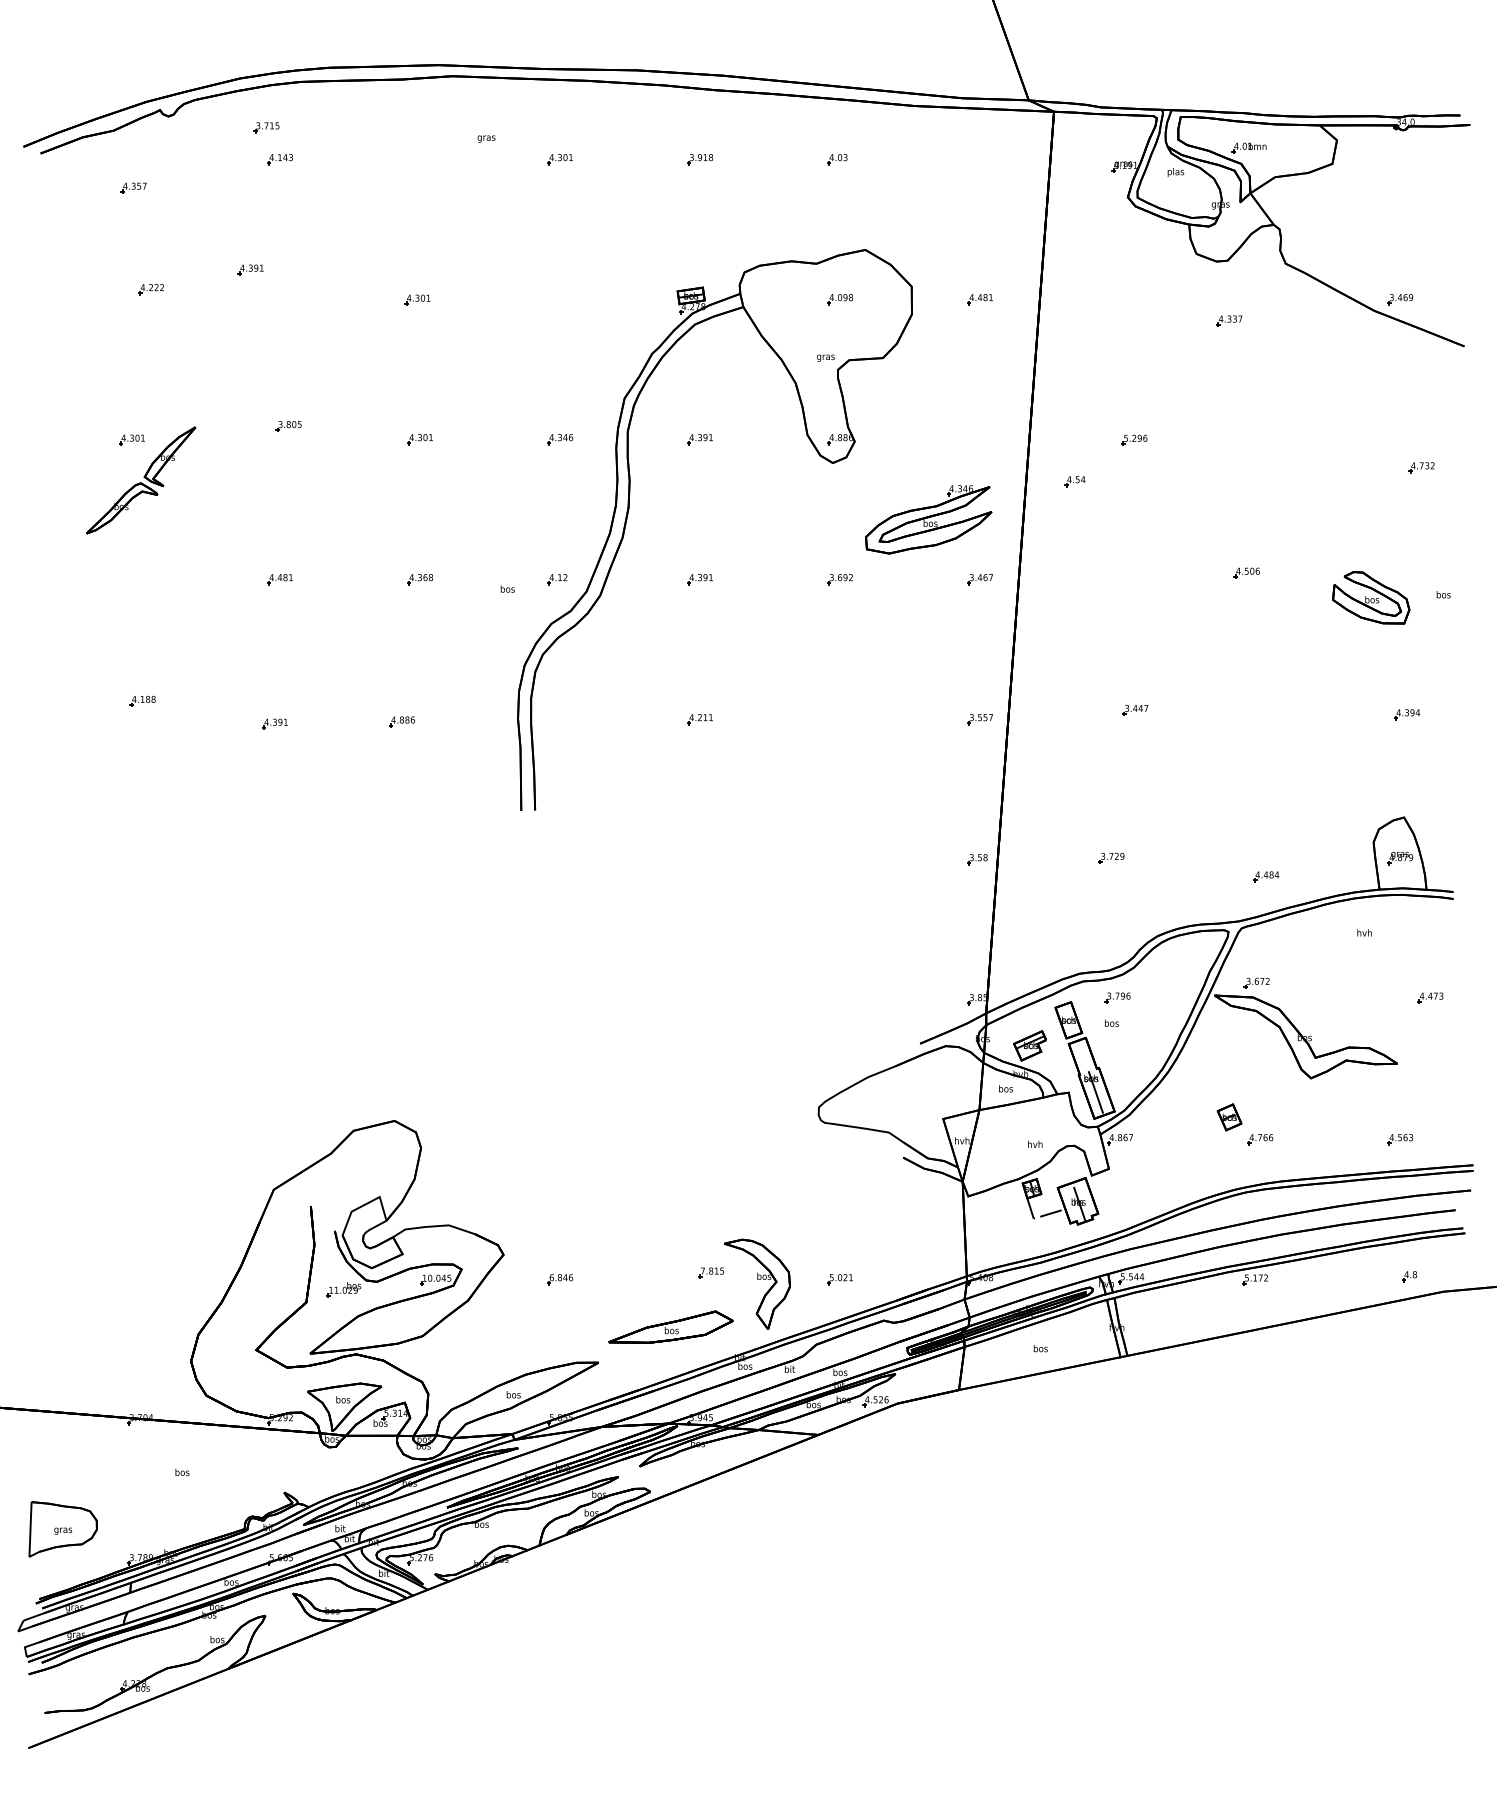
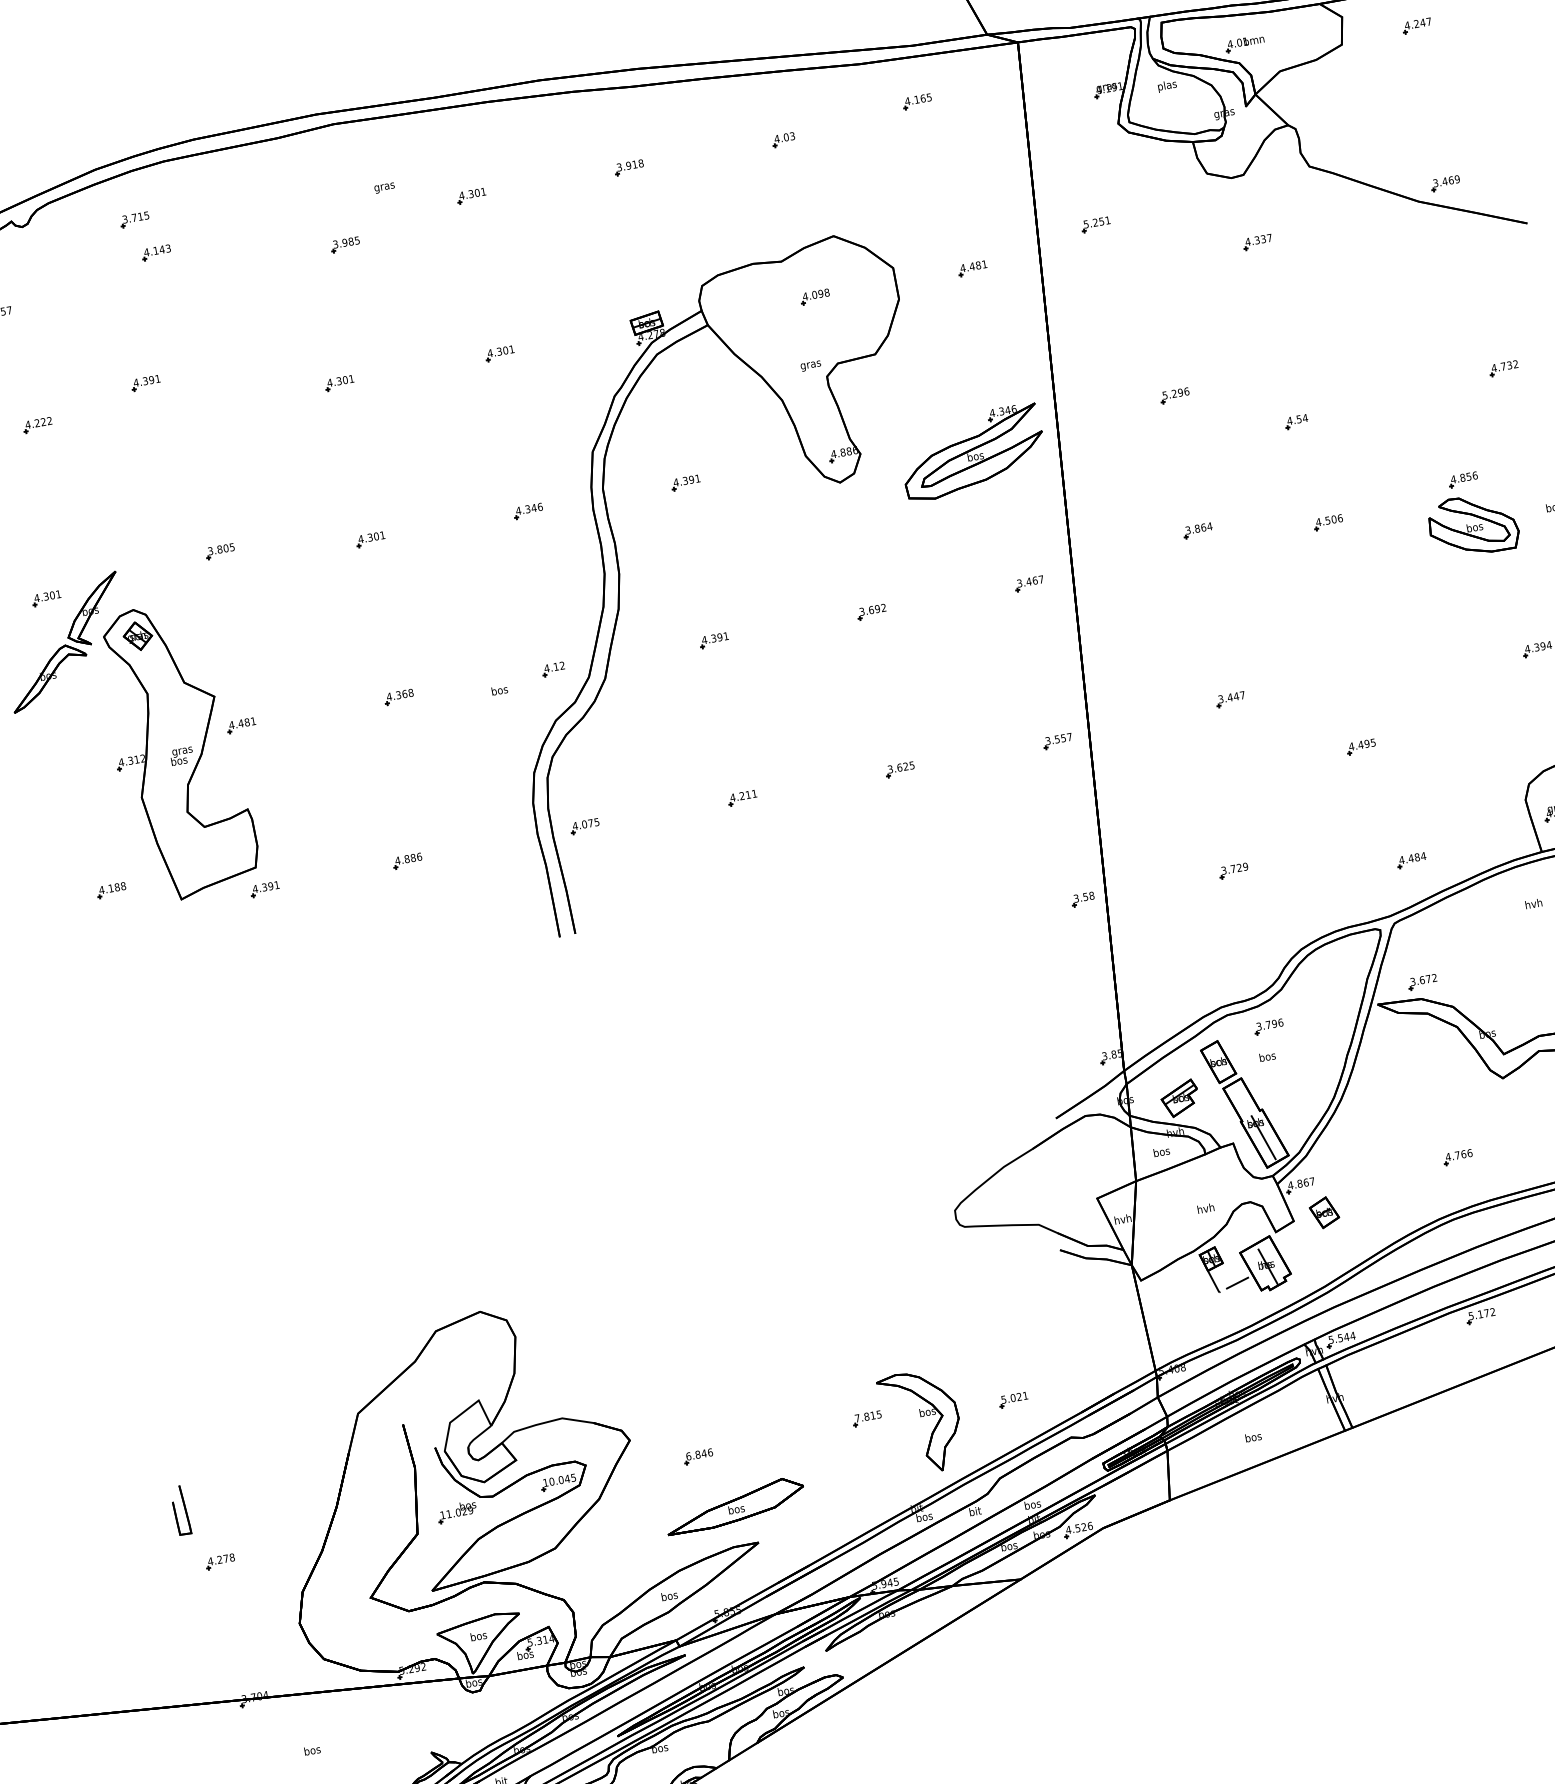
part: (958, 146) -> (917, 100), added
part: (1399, 159) -> (1416, 26), added
part: (443, 181) -> (344, 244), added
part: (1092, 280) -> (1095, 224), added
part: (559, 299) -> (499, 353), added
part: (1074, 481) -> (1295, 422), moved
part: (928, 519) -> (972, 452), moved
part: (1369, 556) -> (1463, 479), added
part: (1133, 559) -> (1198, 530), added
part: (220, 591) -> (176, 751), added
part: (559, 719) -> (584, 826), added
part: (839, 719) -> (899, 769), added
part: (1240, 771) -> (1361, 747), added
part: (1229, 1117) -> (1324, 1212), moved
part: (105, 1245) -> (179, 1510), added
part: (132, 1295) -> (220, 1561), added
part: (670, 1326) -> (734, 1504), moved

